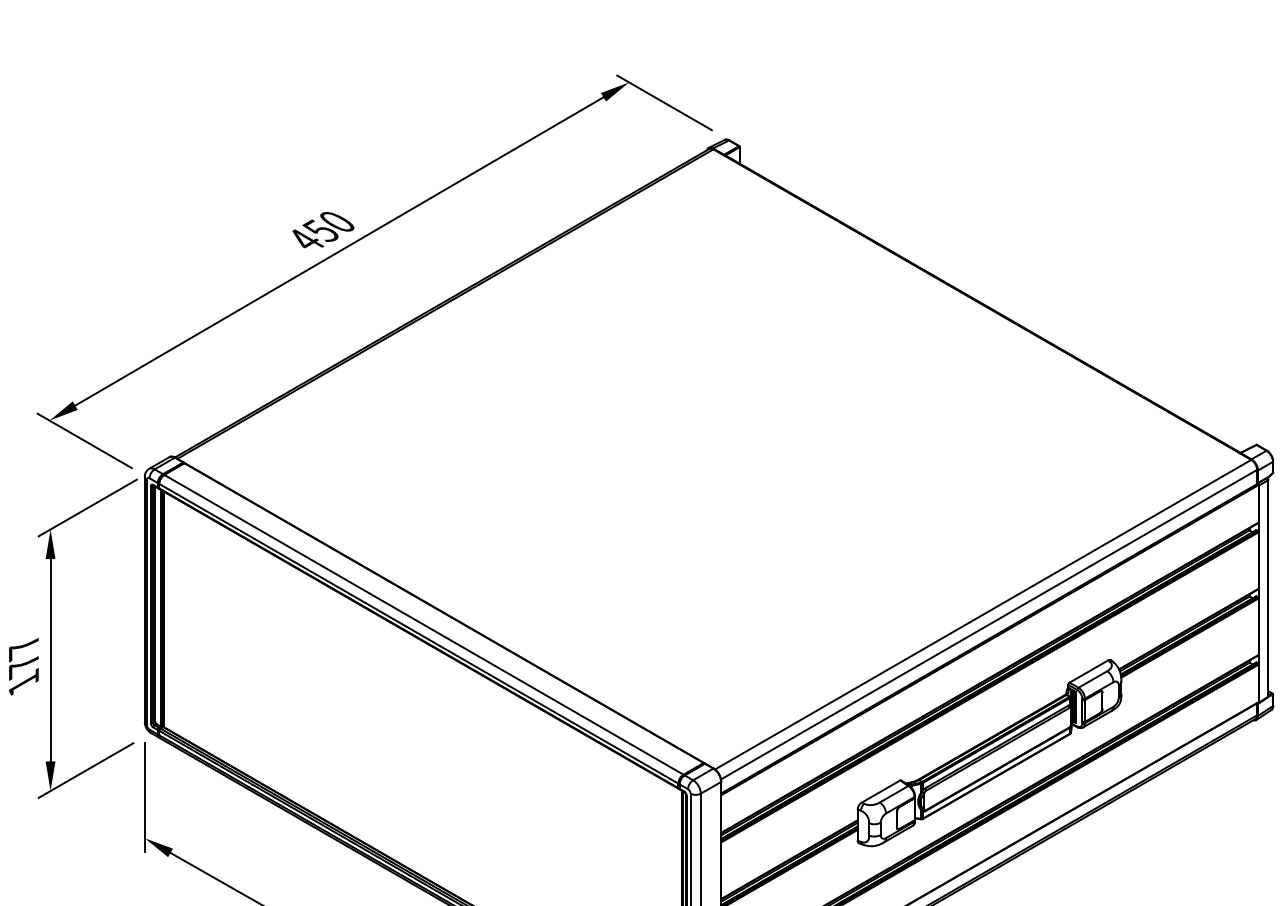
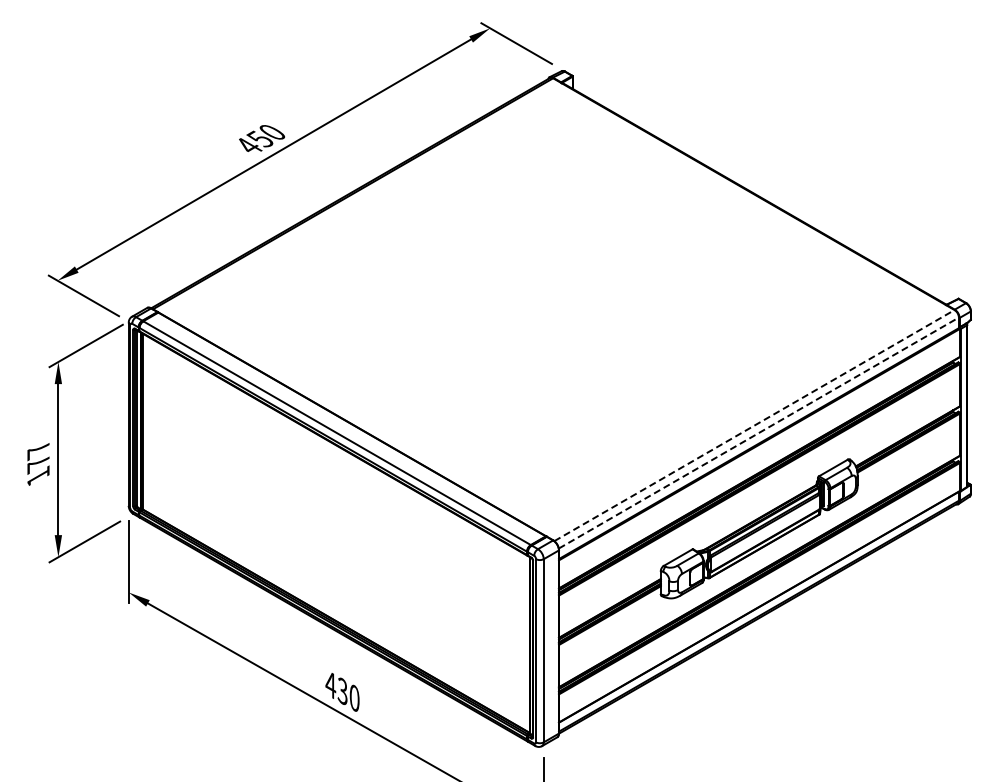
line: (983, 614) -> (754, 425), solid -> dashed
line: (988, 625) -> (758, 433), solid -> dashed

